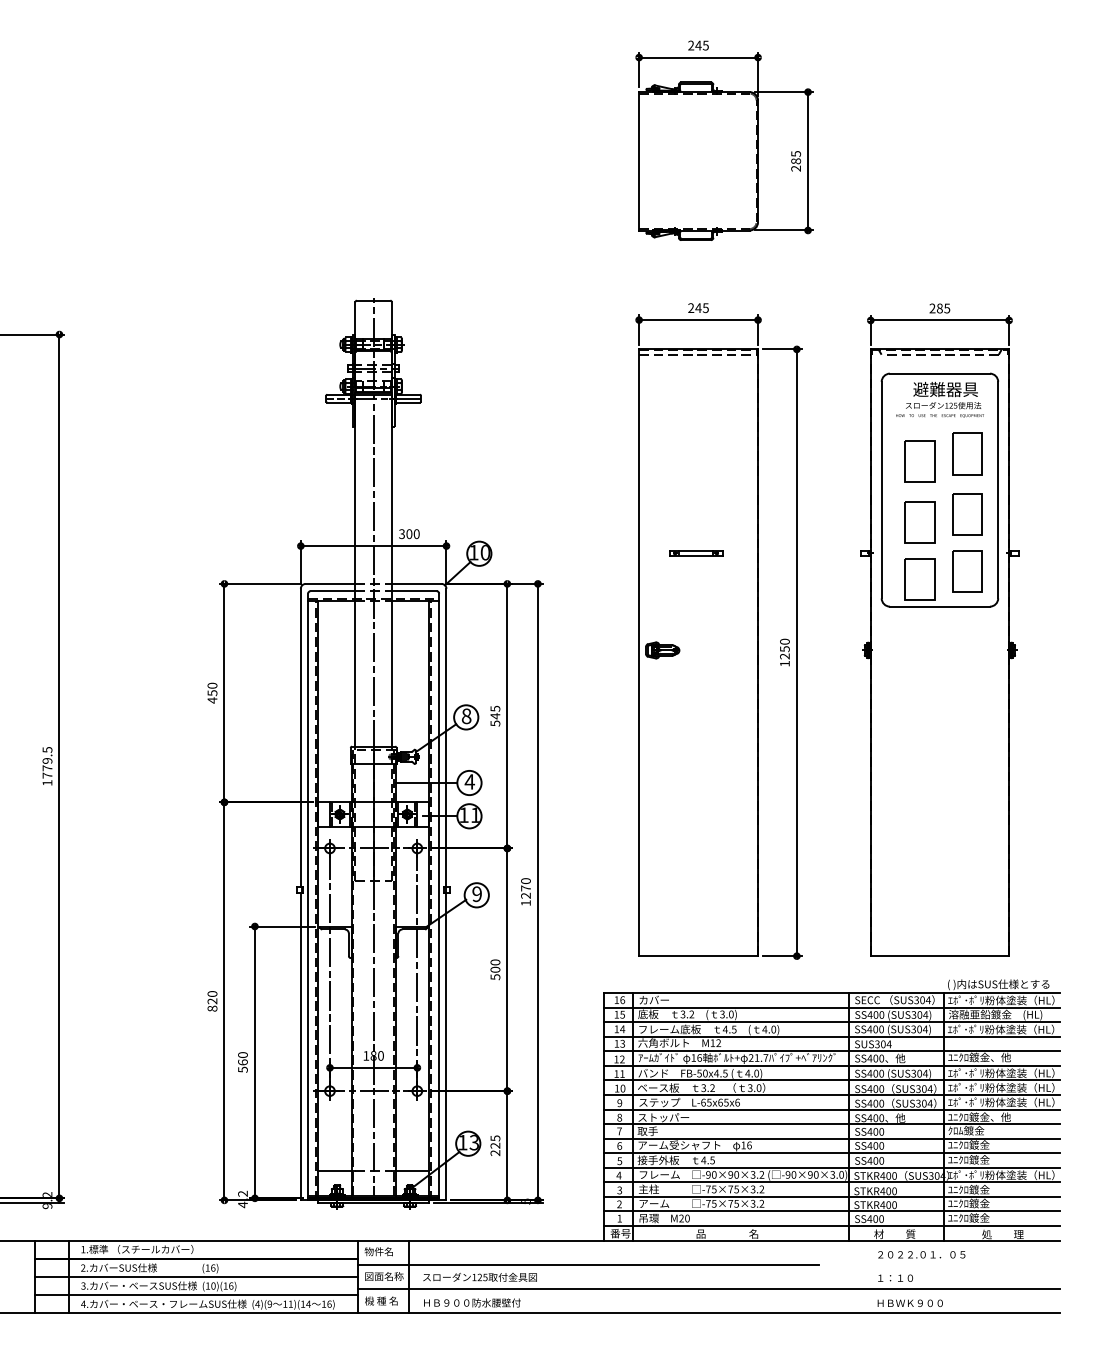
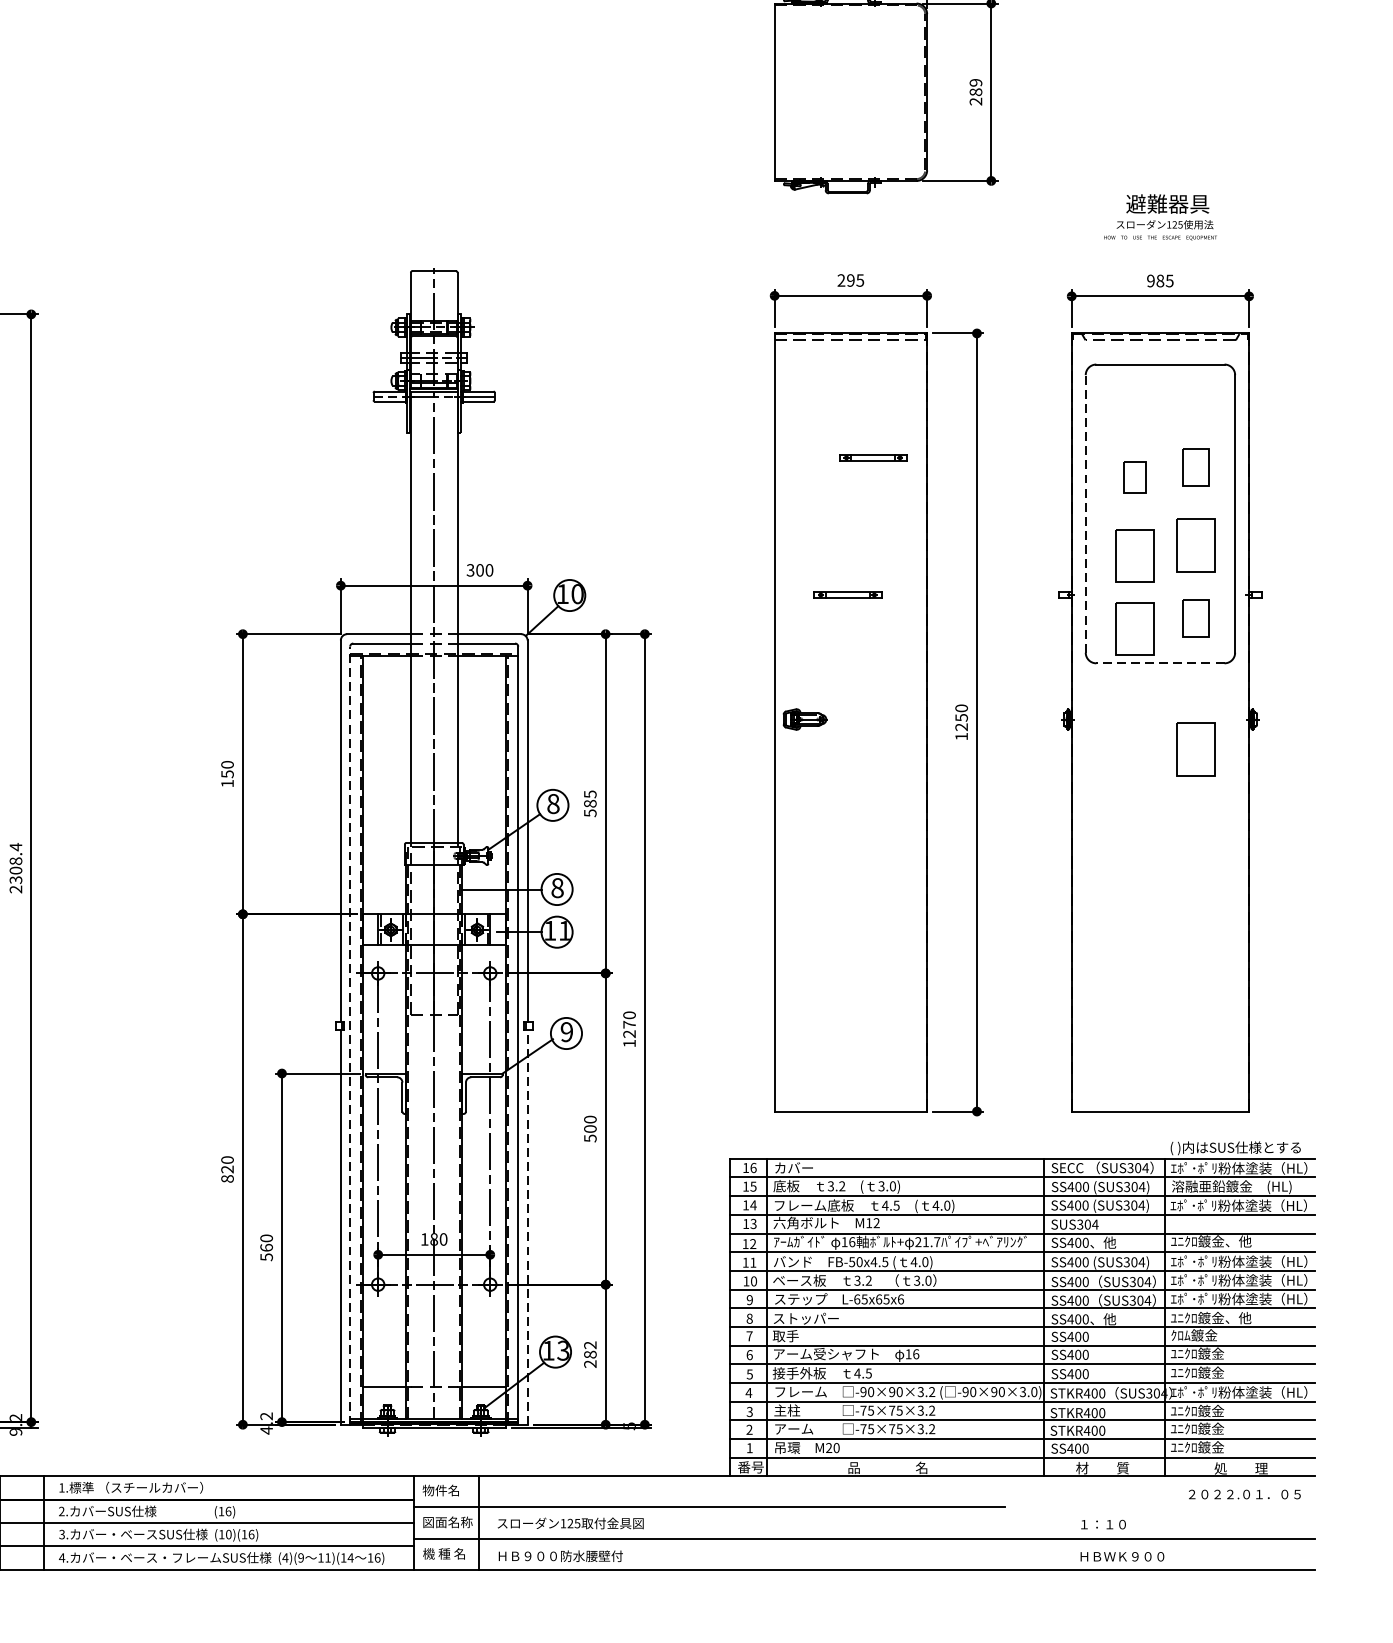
text: (795, 153) -> (975, 82), 285 -> 289
text: (698, 308) -> (850, 280), 245 -> 295
text: (932, 308) -> (1150, 280), 285 -> 985
text: (939, 399) -> (1159, 216), moved
part: (716, 446) -> (873, 457), added
part: (967, 453) -> (1195, 466), size x0.7
part: (919, 461) -> (1134, 477), size x0.6
line: (881, 489) -> (1085, 513), solid -> dashed
part: (967, 571) -> (1195, 618), size x0.7
line: (939, 606) -> (1159, 663), solid -> dashed
part: (967, 673) -> (1195, 749), added
text: (212, 700) -> (227, 783), 450 -> 150
text: (495, 716) -> (590, 804), 545 -> 585
text: (47, 765) -> (15, 867), 1779.5 -> 2308.4
text: (469, 781) -> (557, 887), 4 -> 8
line: (308, 896) -> (350, 1035), solid -> dashed
line: (446, 1046) -> (527, 1227), solid -> dashed
text: (495, 1141) -> (590, 1349), 225 -> 282
text: (921, 1254) -> (1244, 1494), moved

